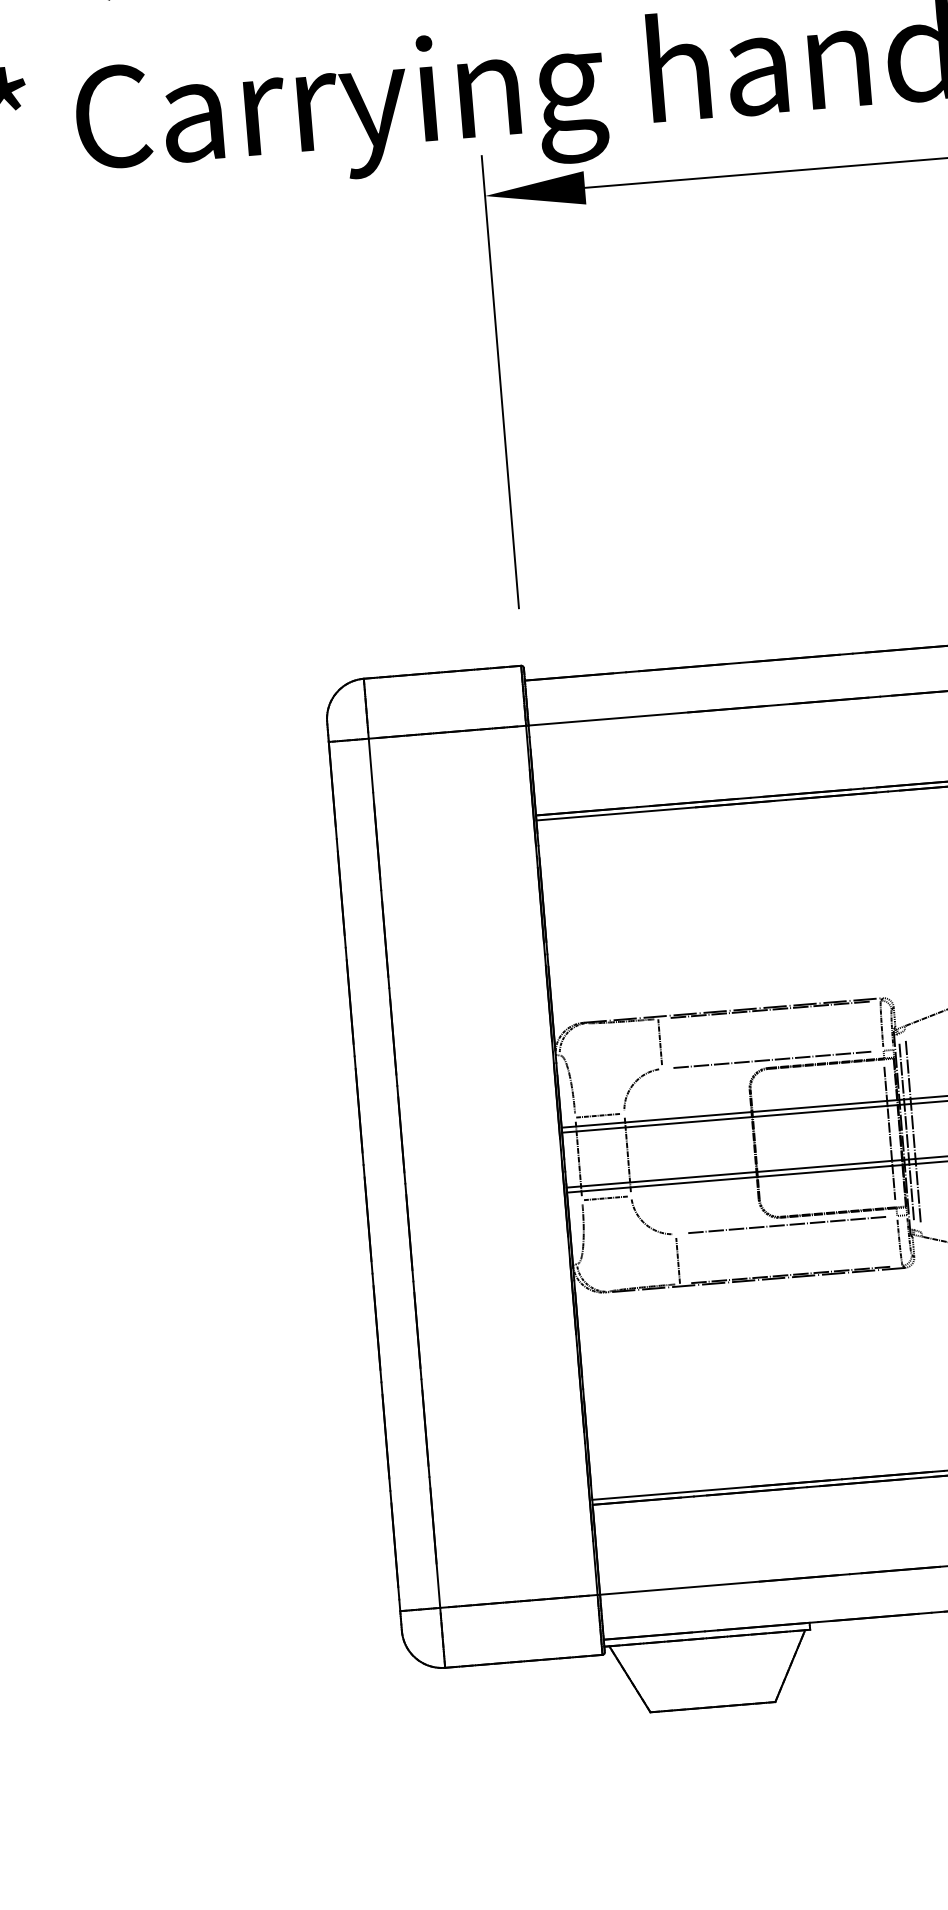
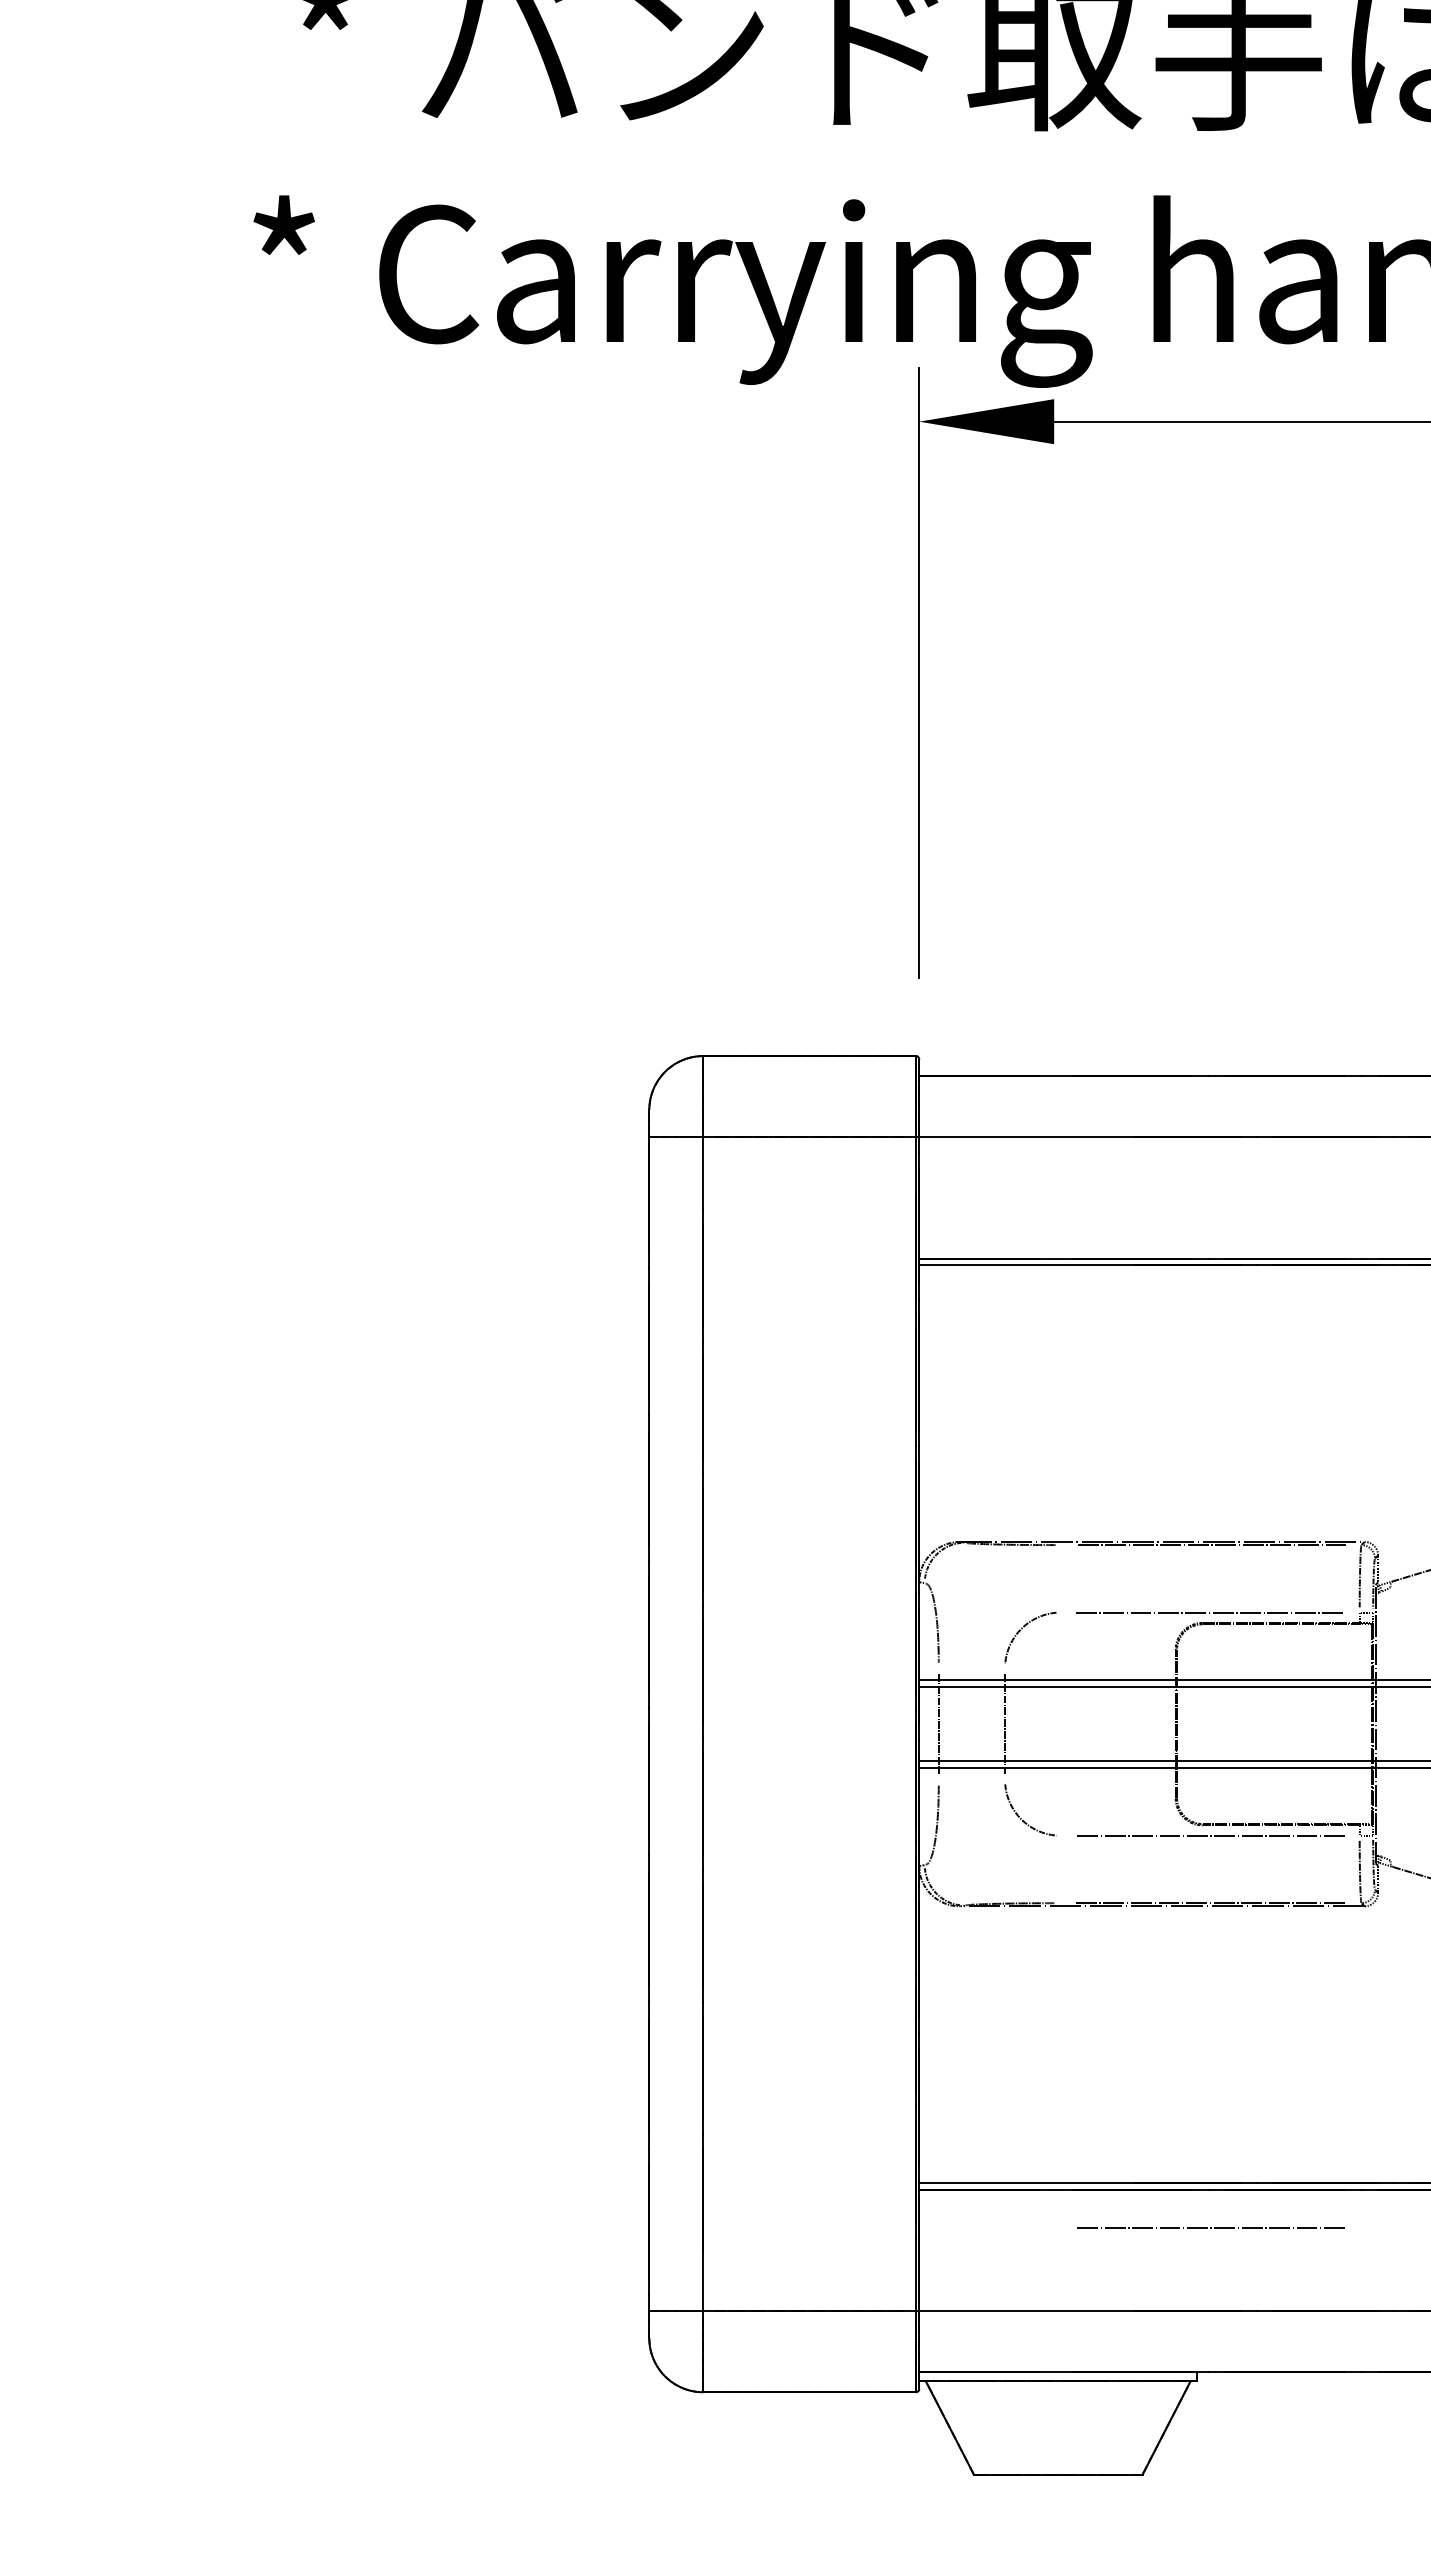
line: (659, 1042) -> (1060, 1576), removed
line: (598, 1115) -> (969, 1668), removed
line: (913, 1130) -> (1390, 1723), removed
line: (906, 1131) -> (1381, 1723), removed
line: (889, 1133) -> (1358, 1724), removed
line: (604, 1198) -> (969, 1780), removed
line: (677, 1260) -> (1060, 1871), removed
line: (810, 1515) -> (1210, 2227), added

